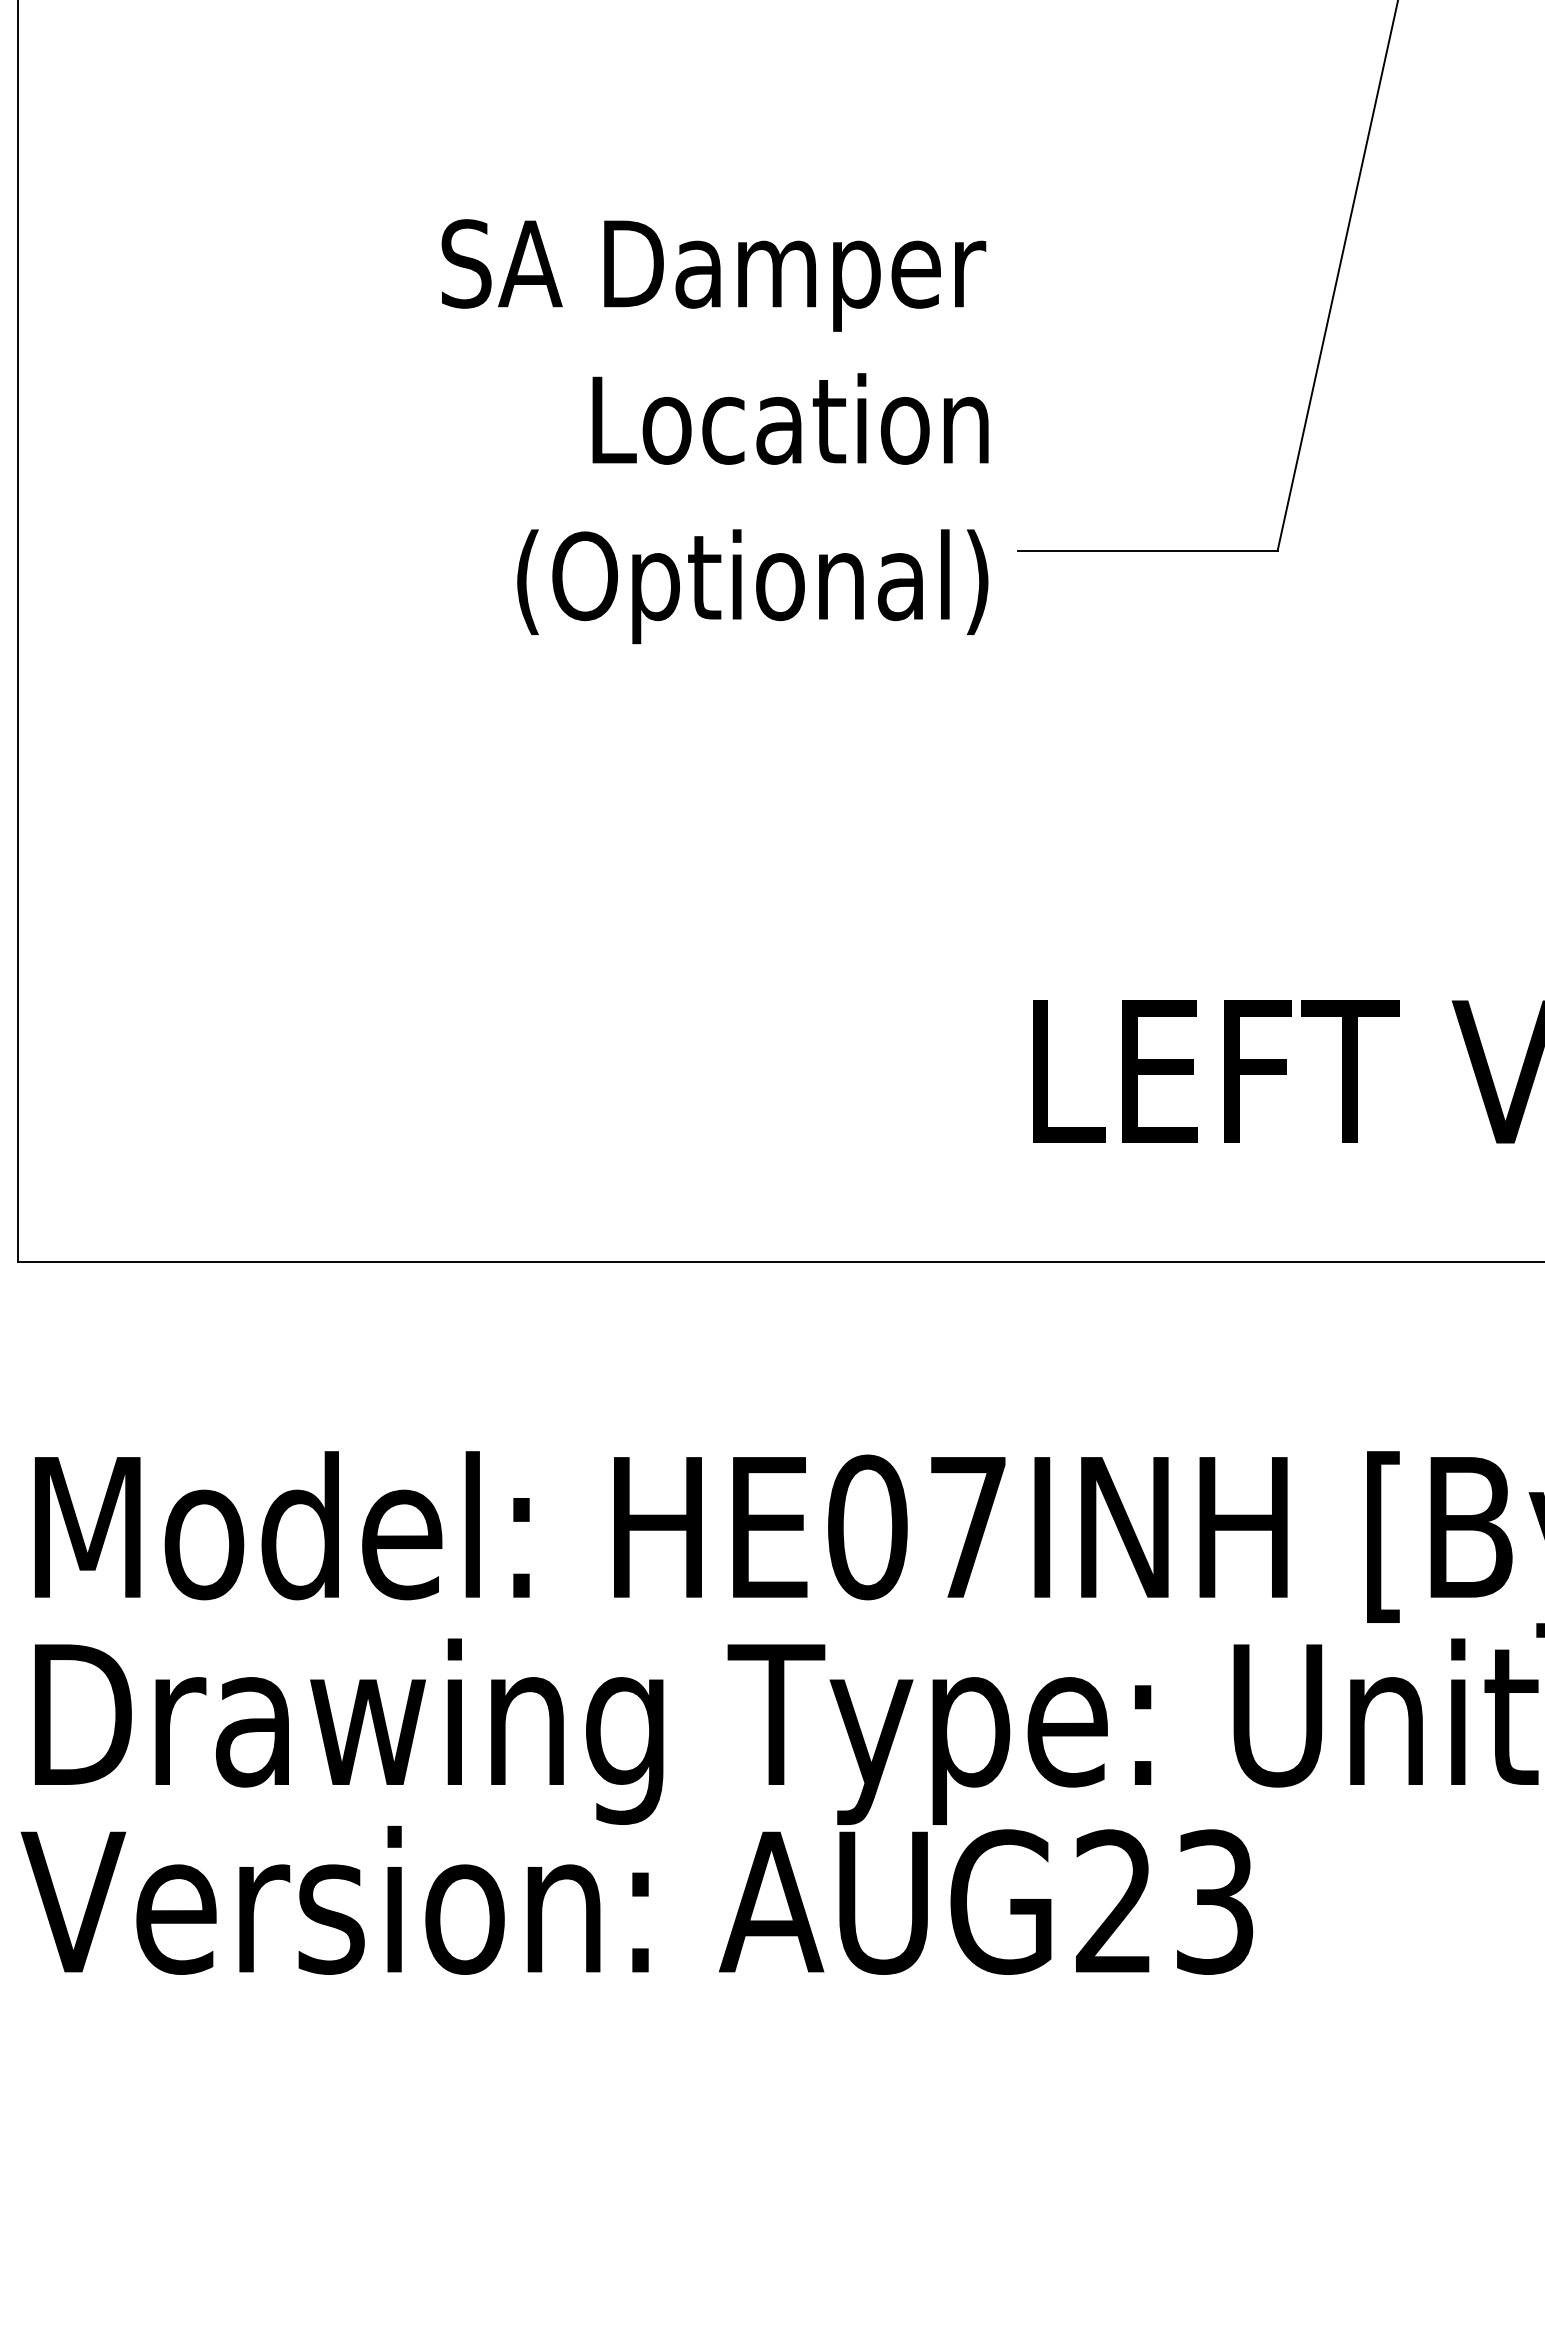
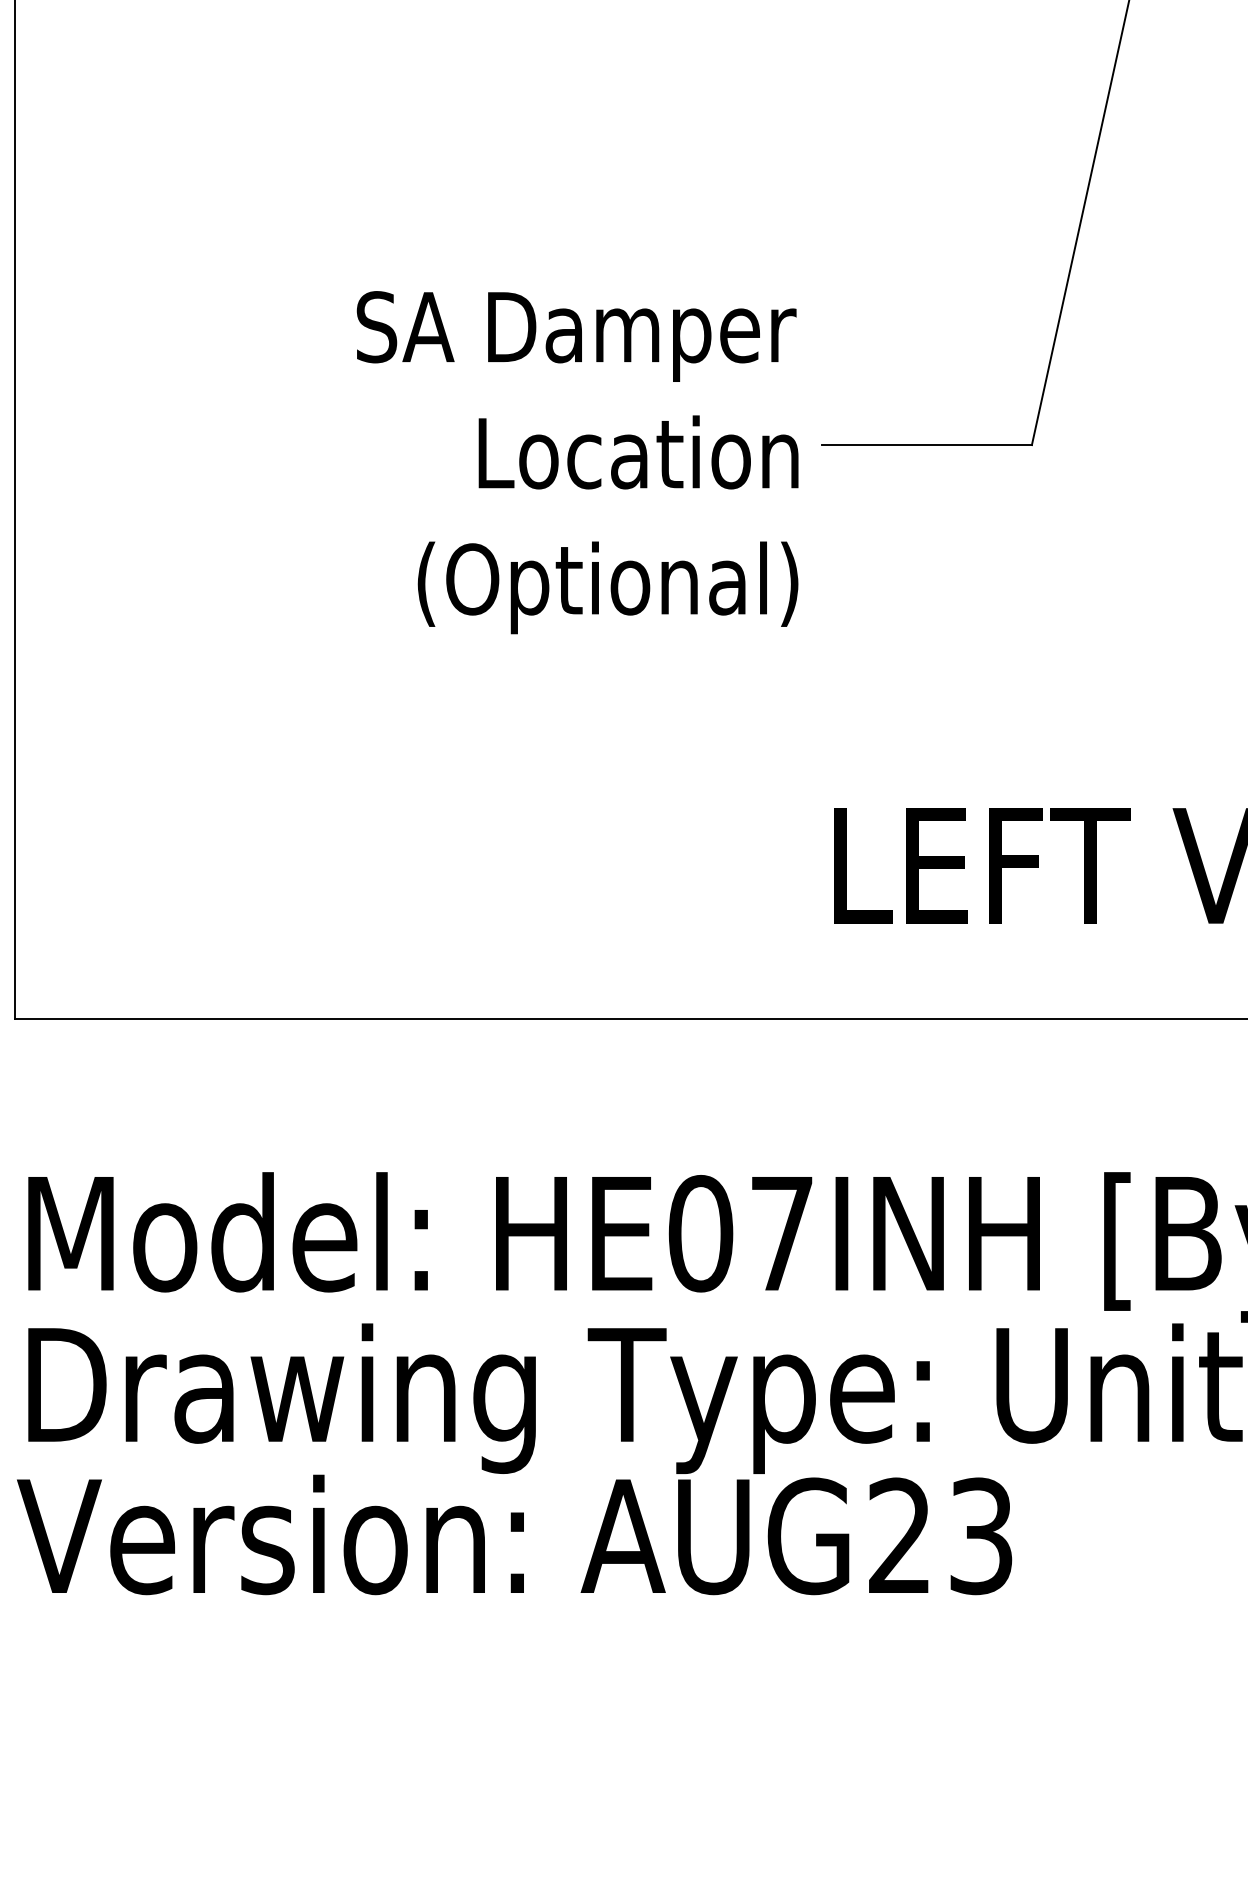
text: (714, 431) -> (577, 462), moved

